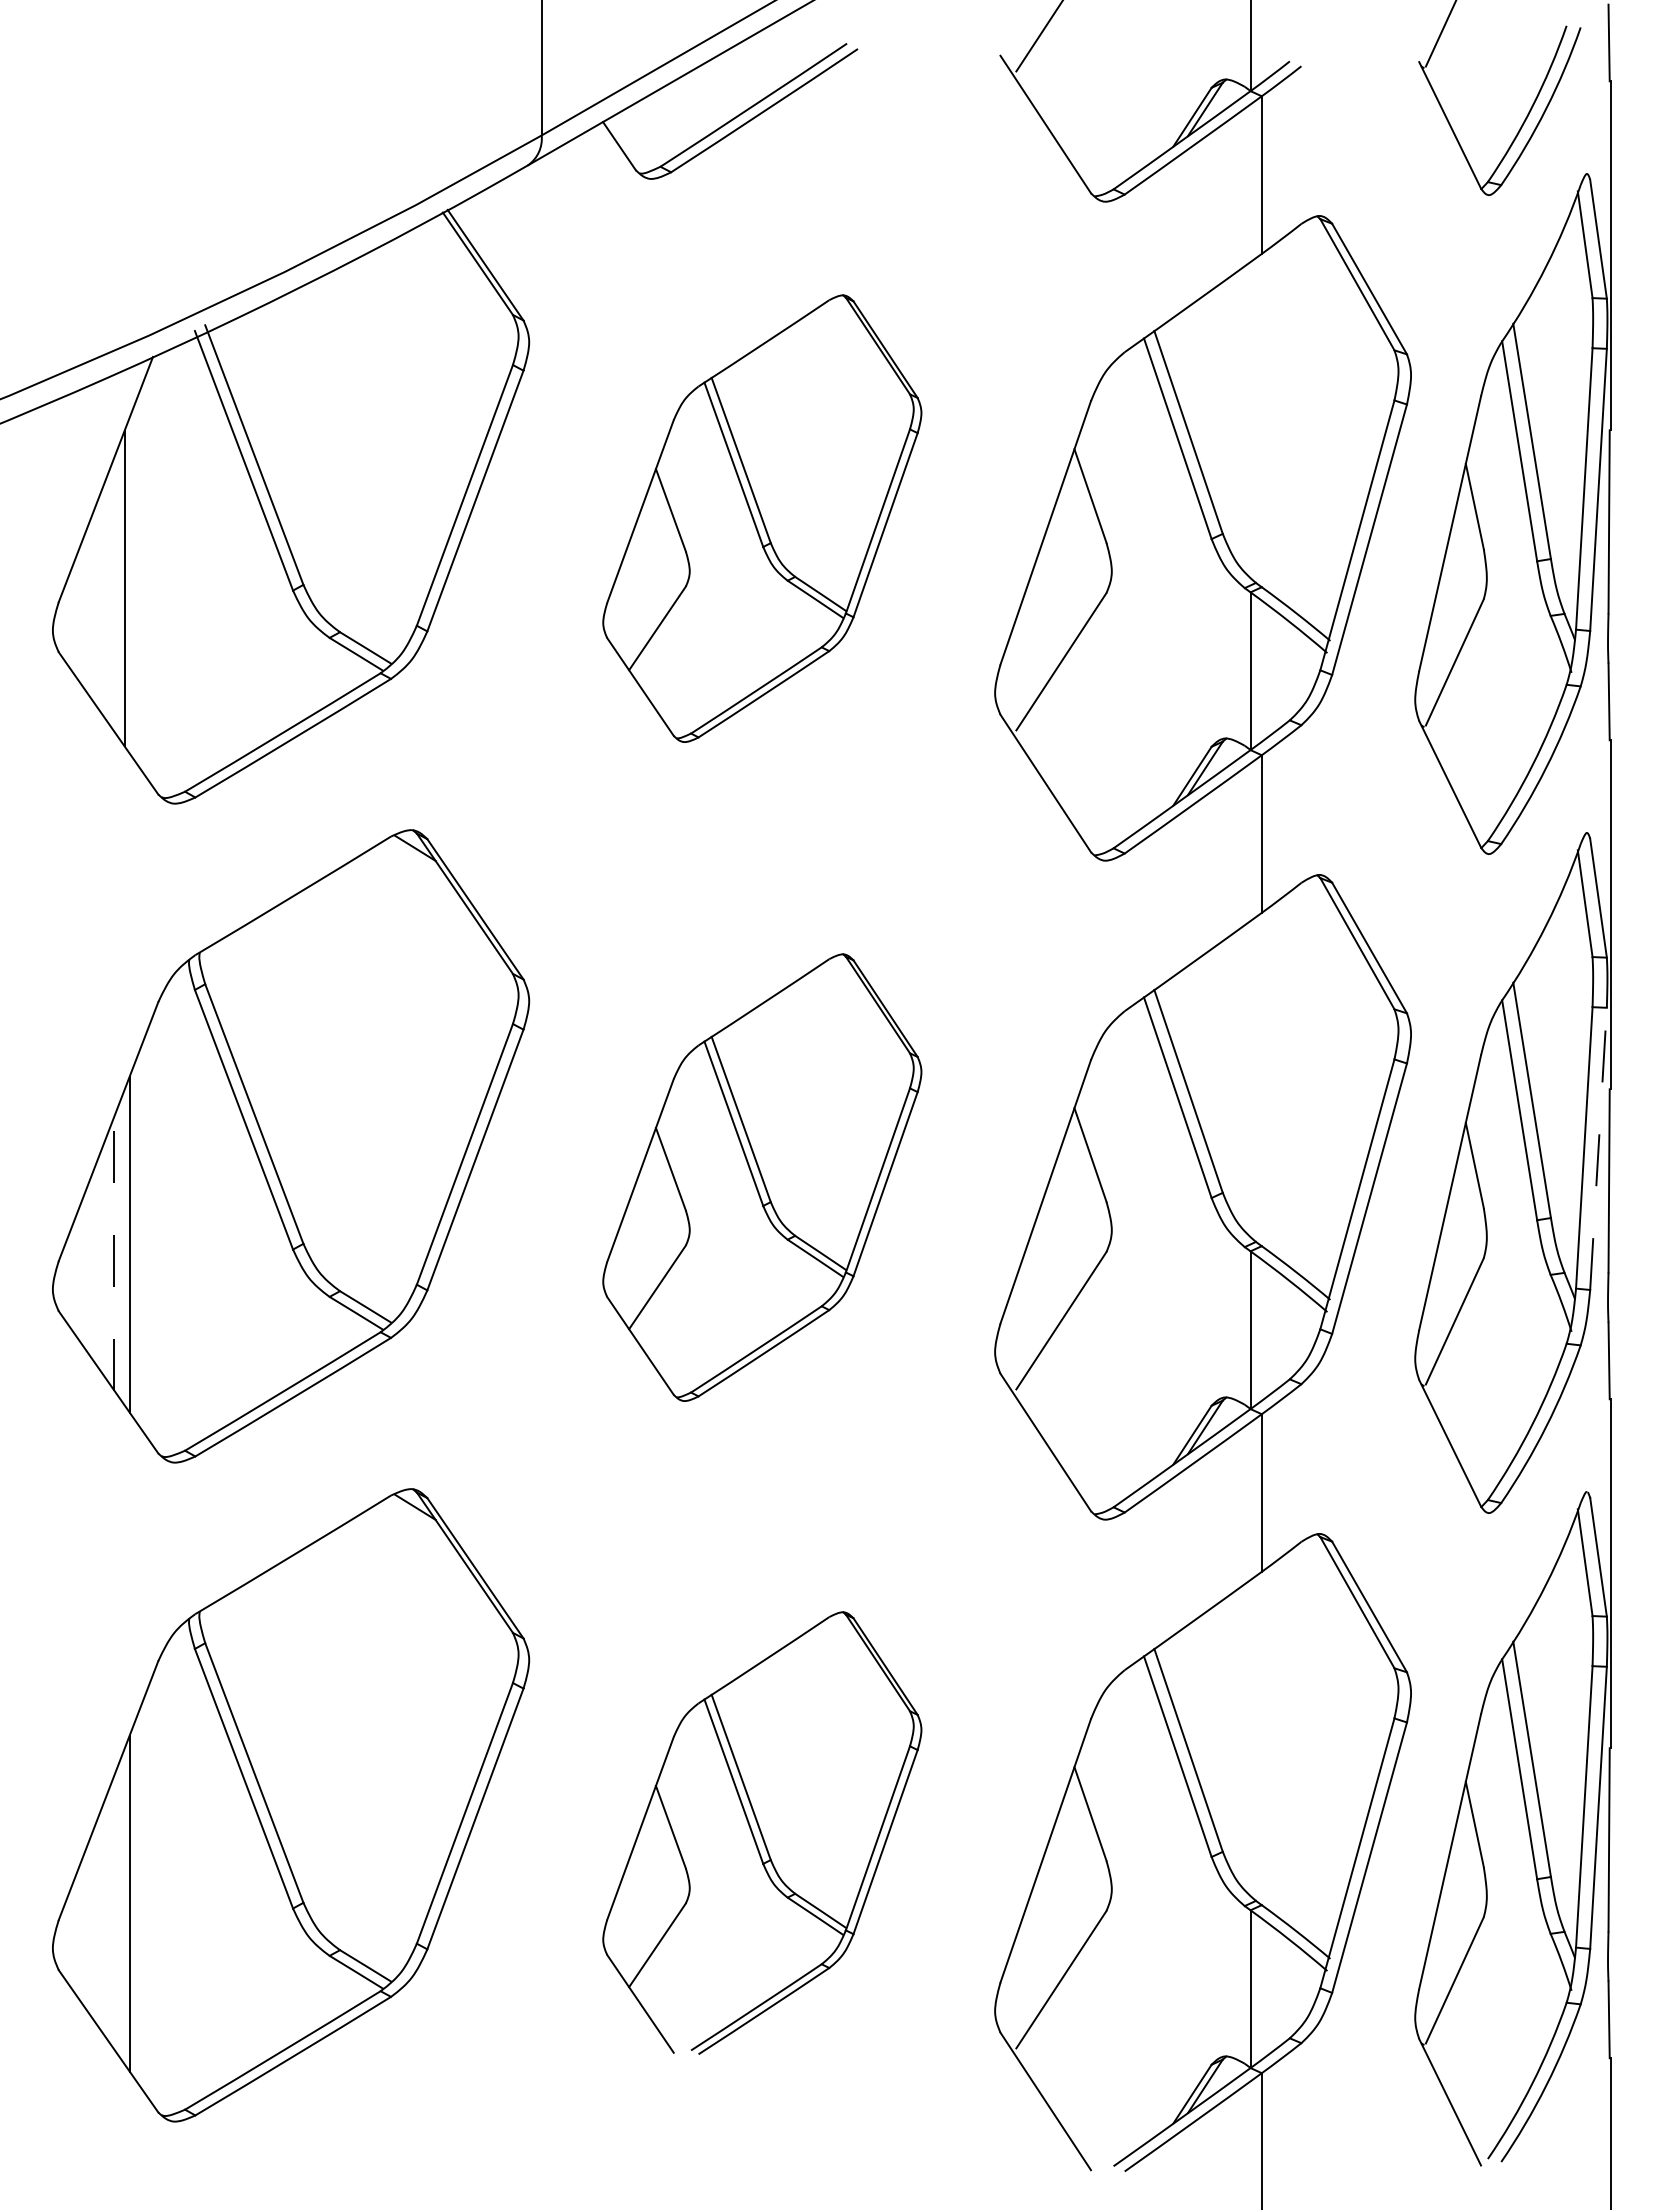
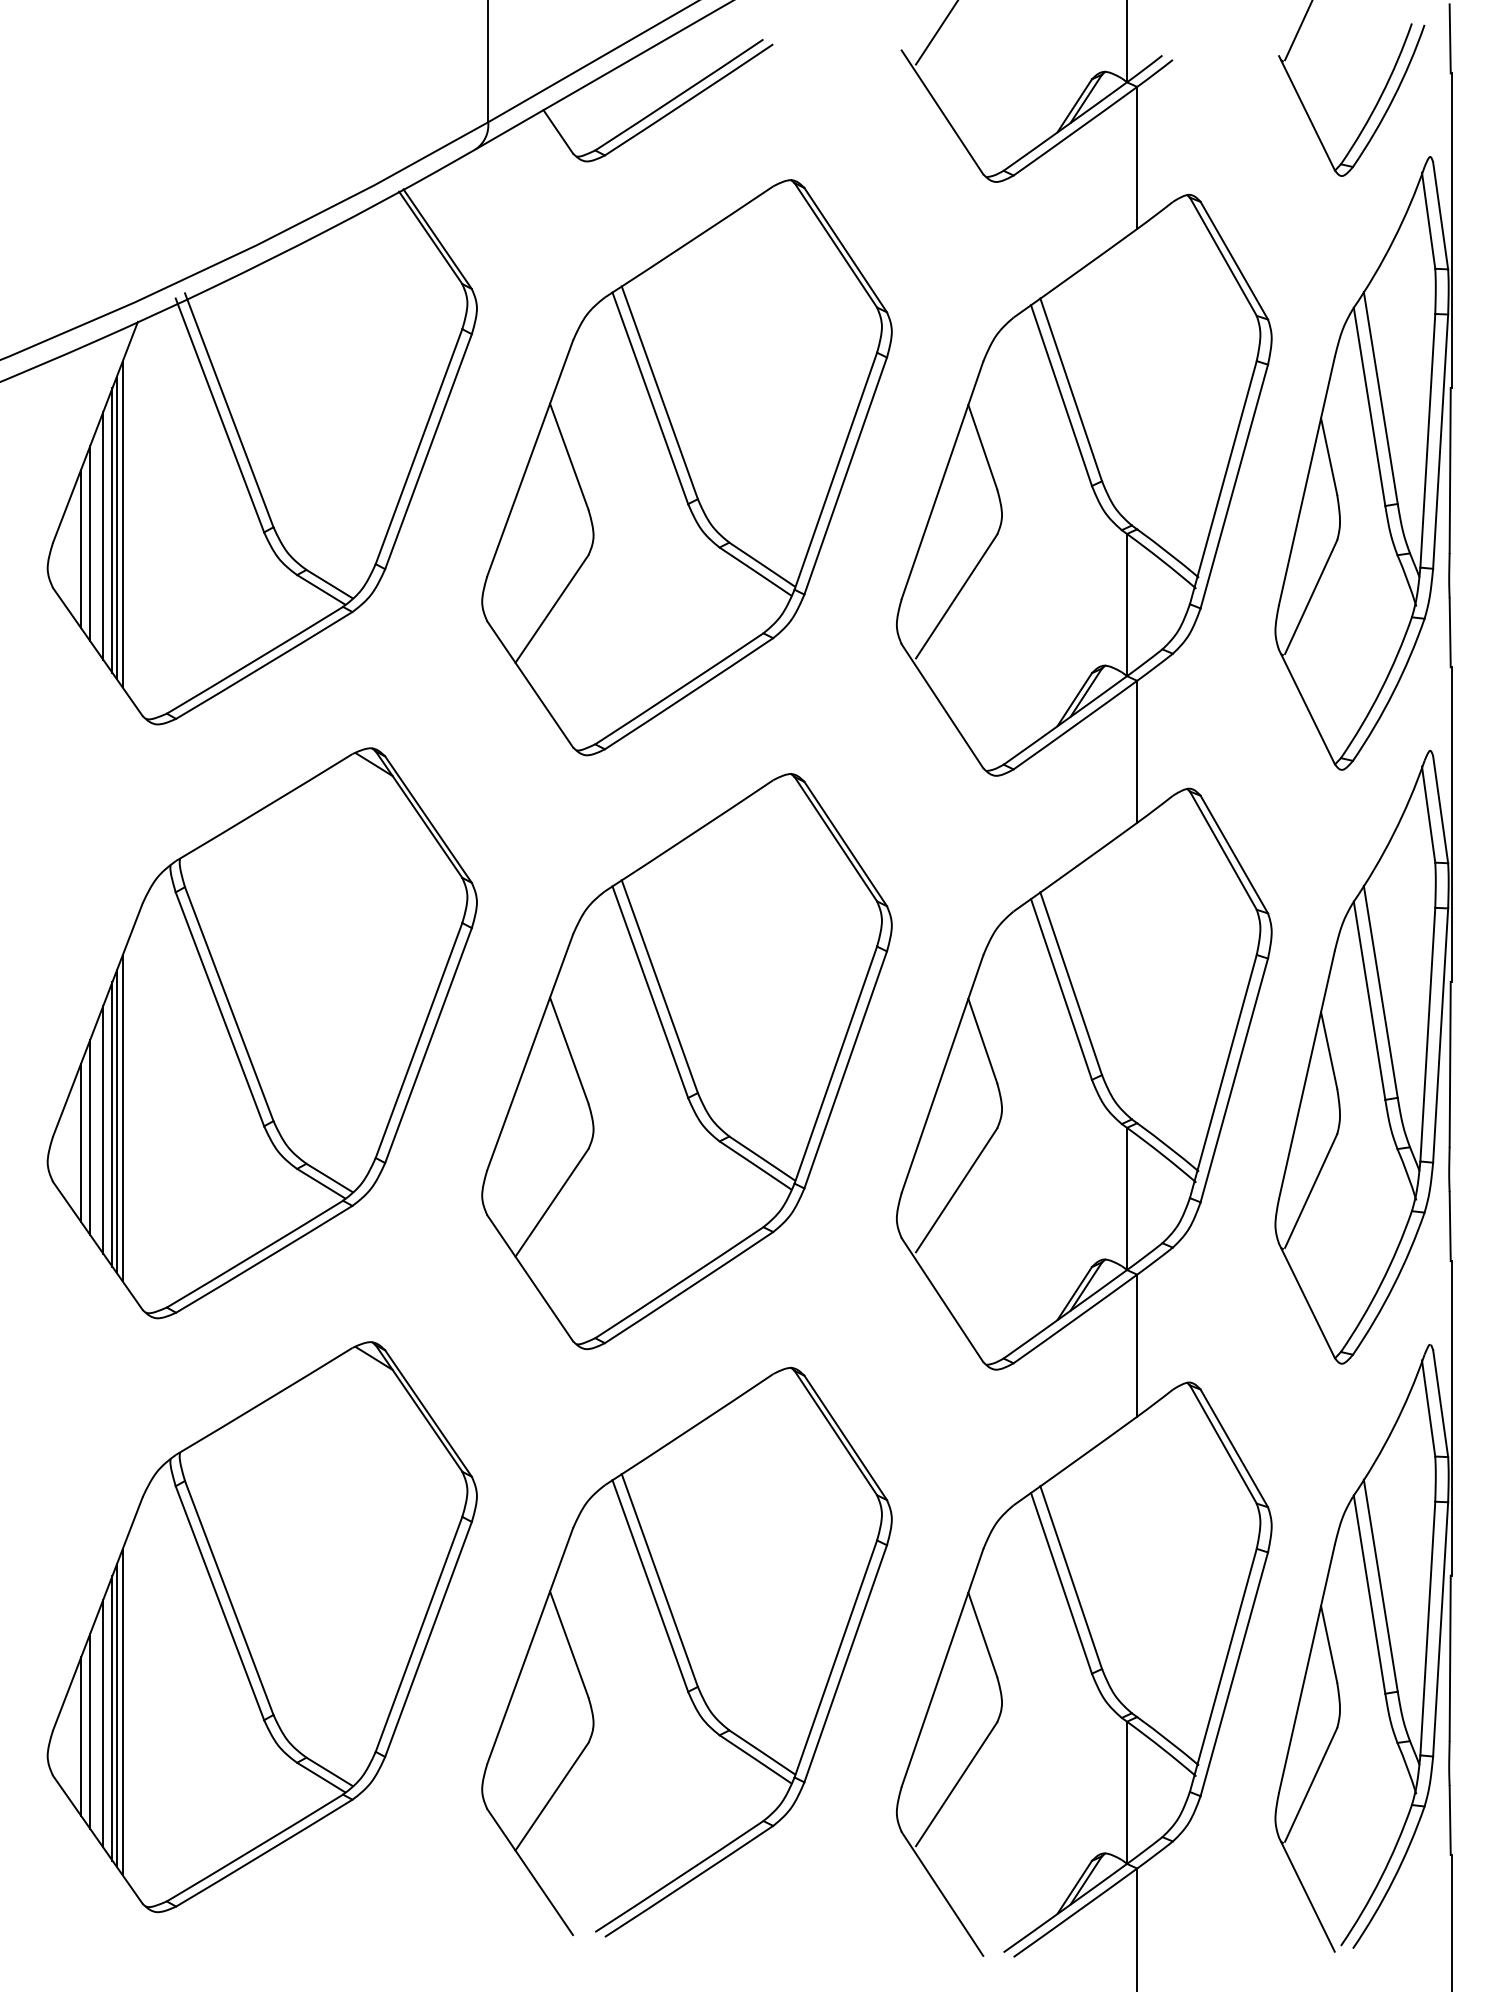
part: (762, 518) -> (687, 467), size x1.43
line: (135, 581) -> (122, 524), added
line: (129, 585) -> (116, 527), added
line: (114, 594) -> (103, 535), added
line: (100, 602) -> (90, 543), added
line: (89, 608) -> (80, 548), added
line: (1598, 1148) -> (1440, 1035), dashed -> solid
part: (762, 1177) -> (687, 1061), size x1.43
line: (135, 1240) -> (122, 1118), added
line: (124, 1247) -> (112, 1124), added
line: (114, 1253) -> (103, 1129), dashed -> solid
line: (100, 1261) -> (90, 1137), added
line: (89, 1267) -> (80, 1142), added
part: (762, 1832) -> (687, 1651), size x1.43
line: (135, 1899) -> (122, 1712), added
line: (124, 1906) -> (112, 1718), added
line: (114, 1912) -> (103, 1723), added
line: (100, 1920) -> (90, 1730), added
line: (89, 1926) -> (80, 1736), added

